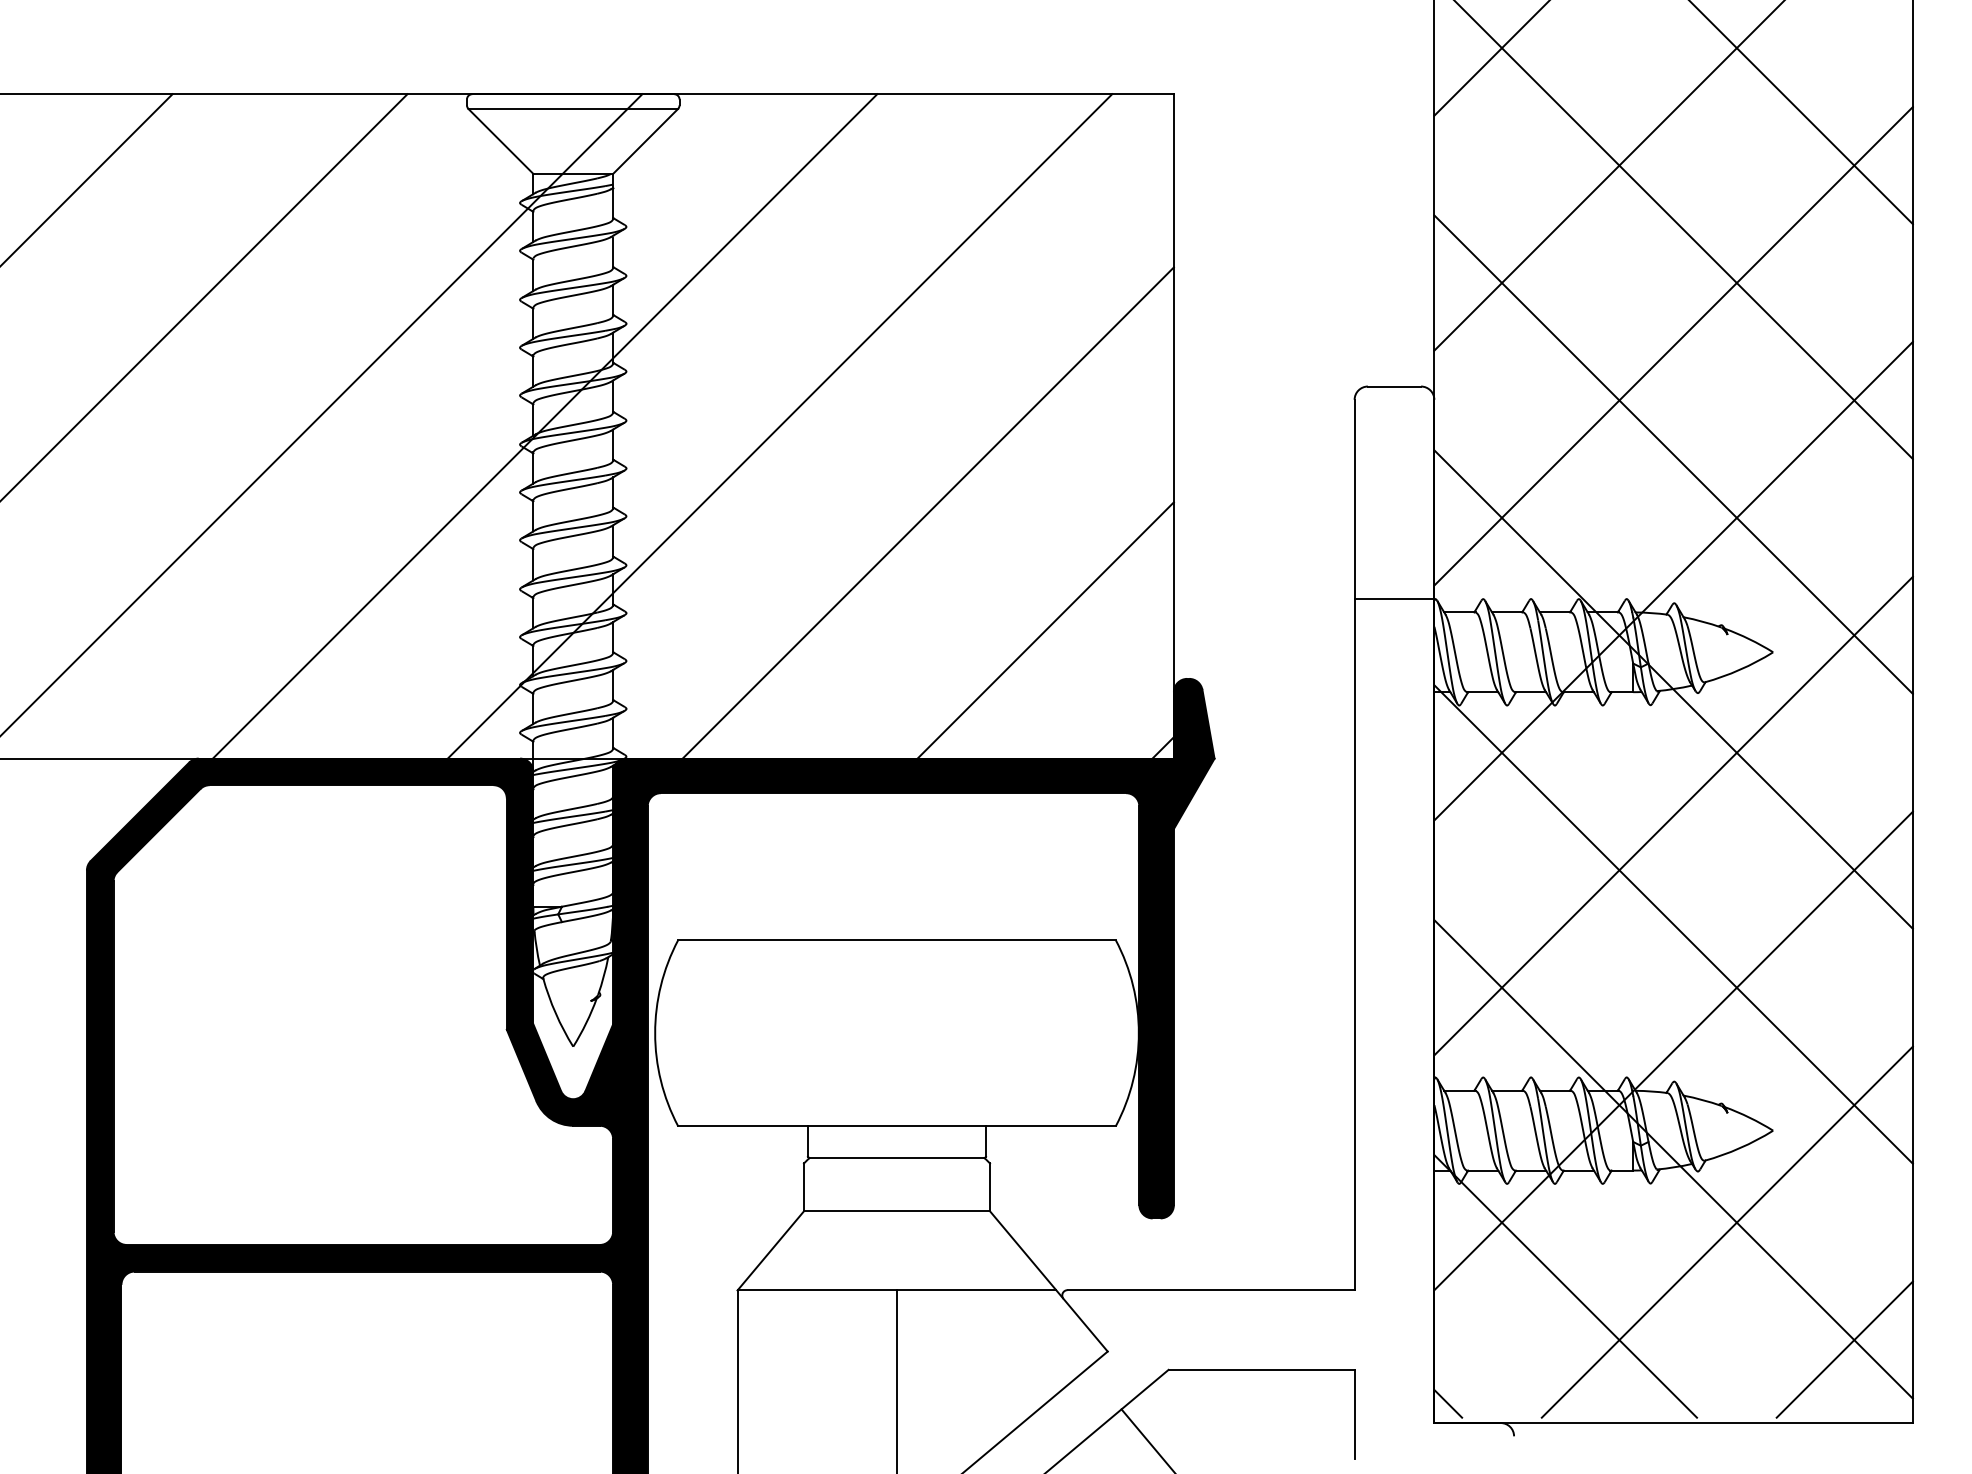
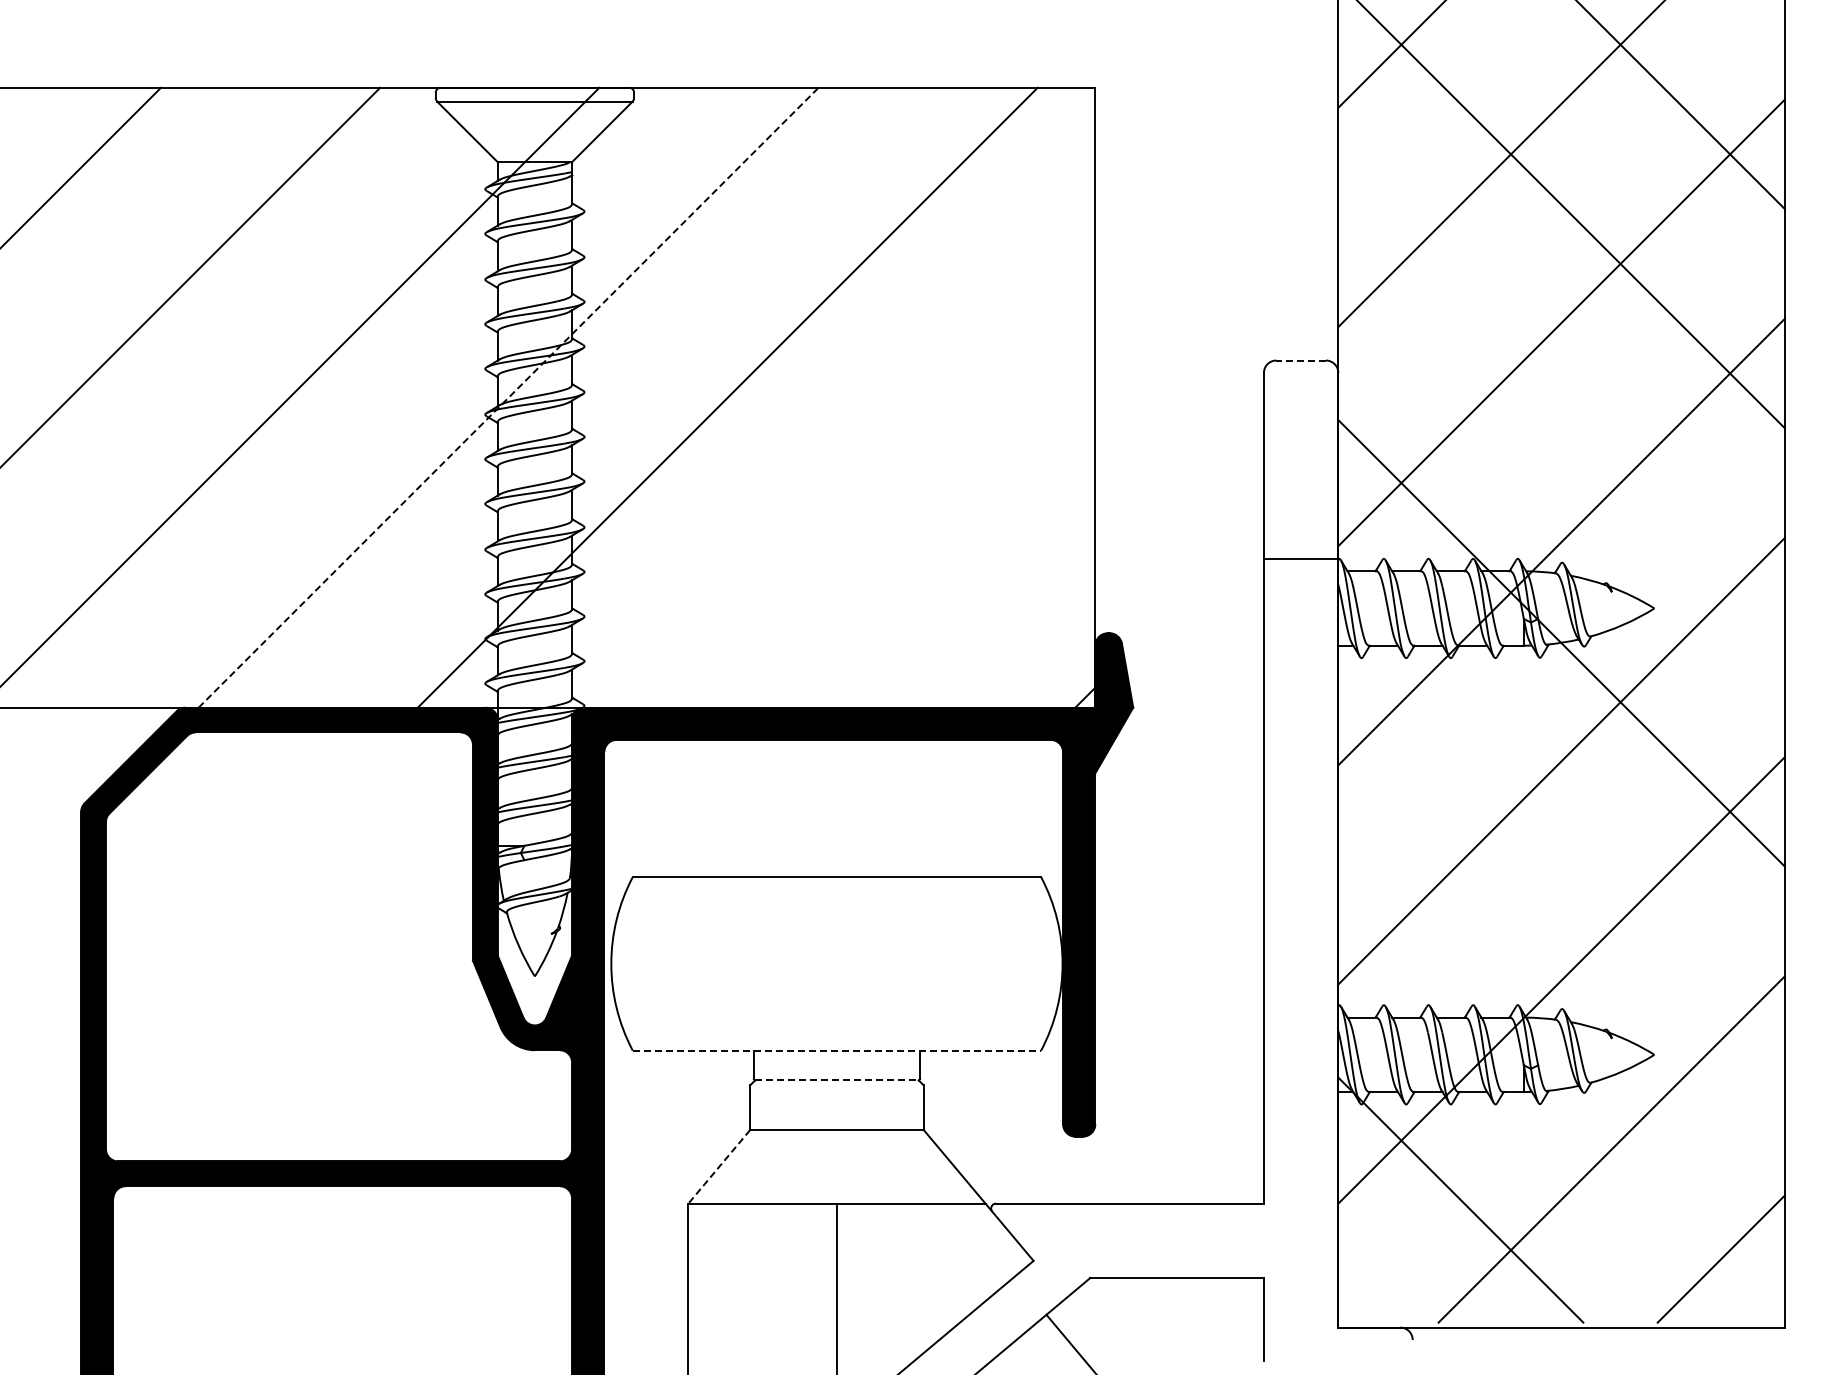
line: (1394, 386) -> (1301, 360), solid -> dashed
line: (544, 426) -> (508, 397), solid -> dashed
line: (1673, 454) -> (1561, 423), removed
line: (928, 512) -> (866, 478), removed
line: (1045, 629) -> (975, 587), removed
line: (1673, 924) -> (1561, 862), removed
line: (897, 1126) -> (837, 1050), solid -> dashed
line: (896, 1158) -> (836, 1080), solid -> dashed
line: (1673, 1159) -> (1561, 1081), removed
line: (770, 1251) -> (718, 1167), solid -> dashed
line: (1448, 1403) -> (1351, 1309), removed

